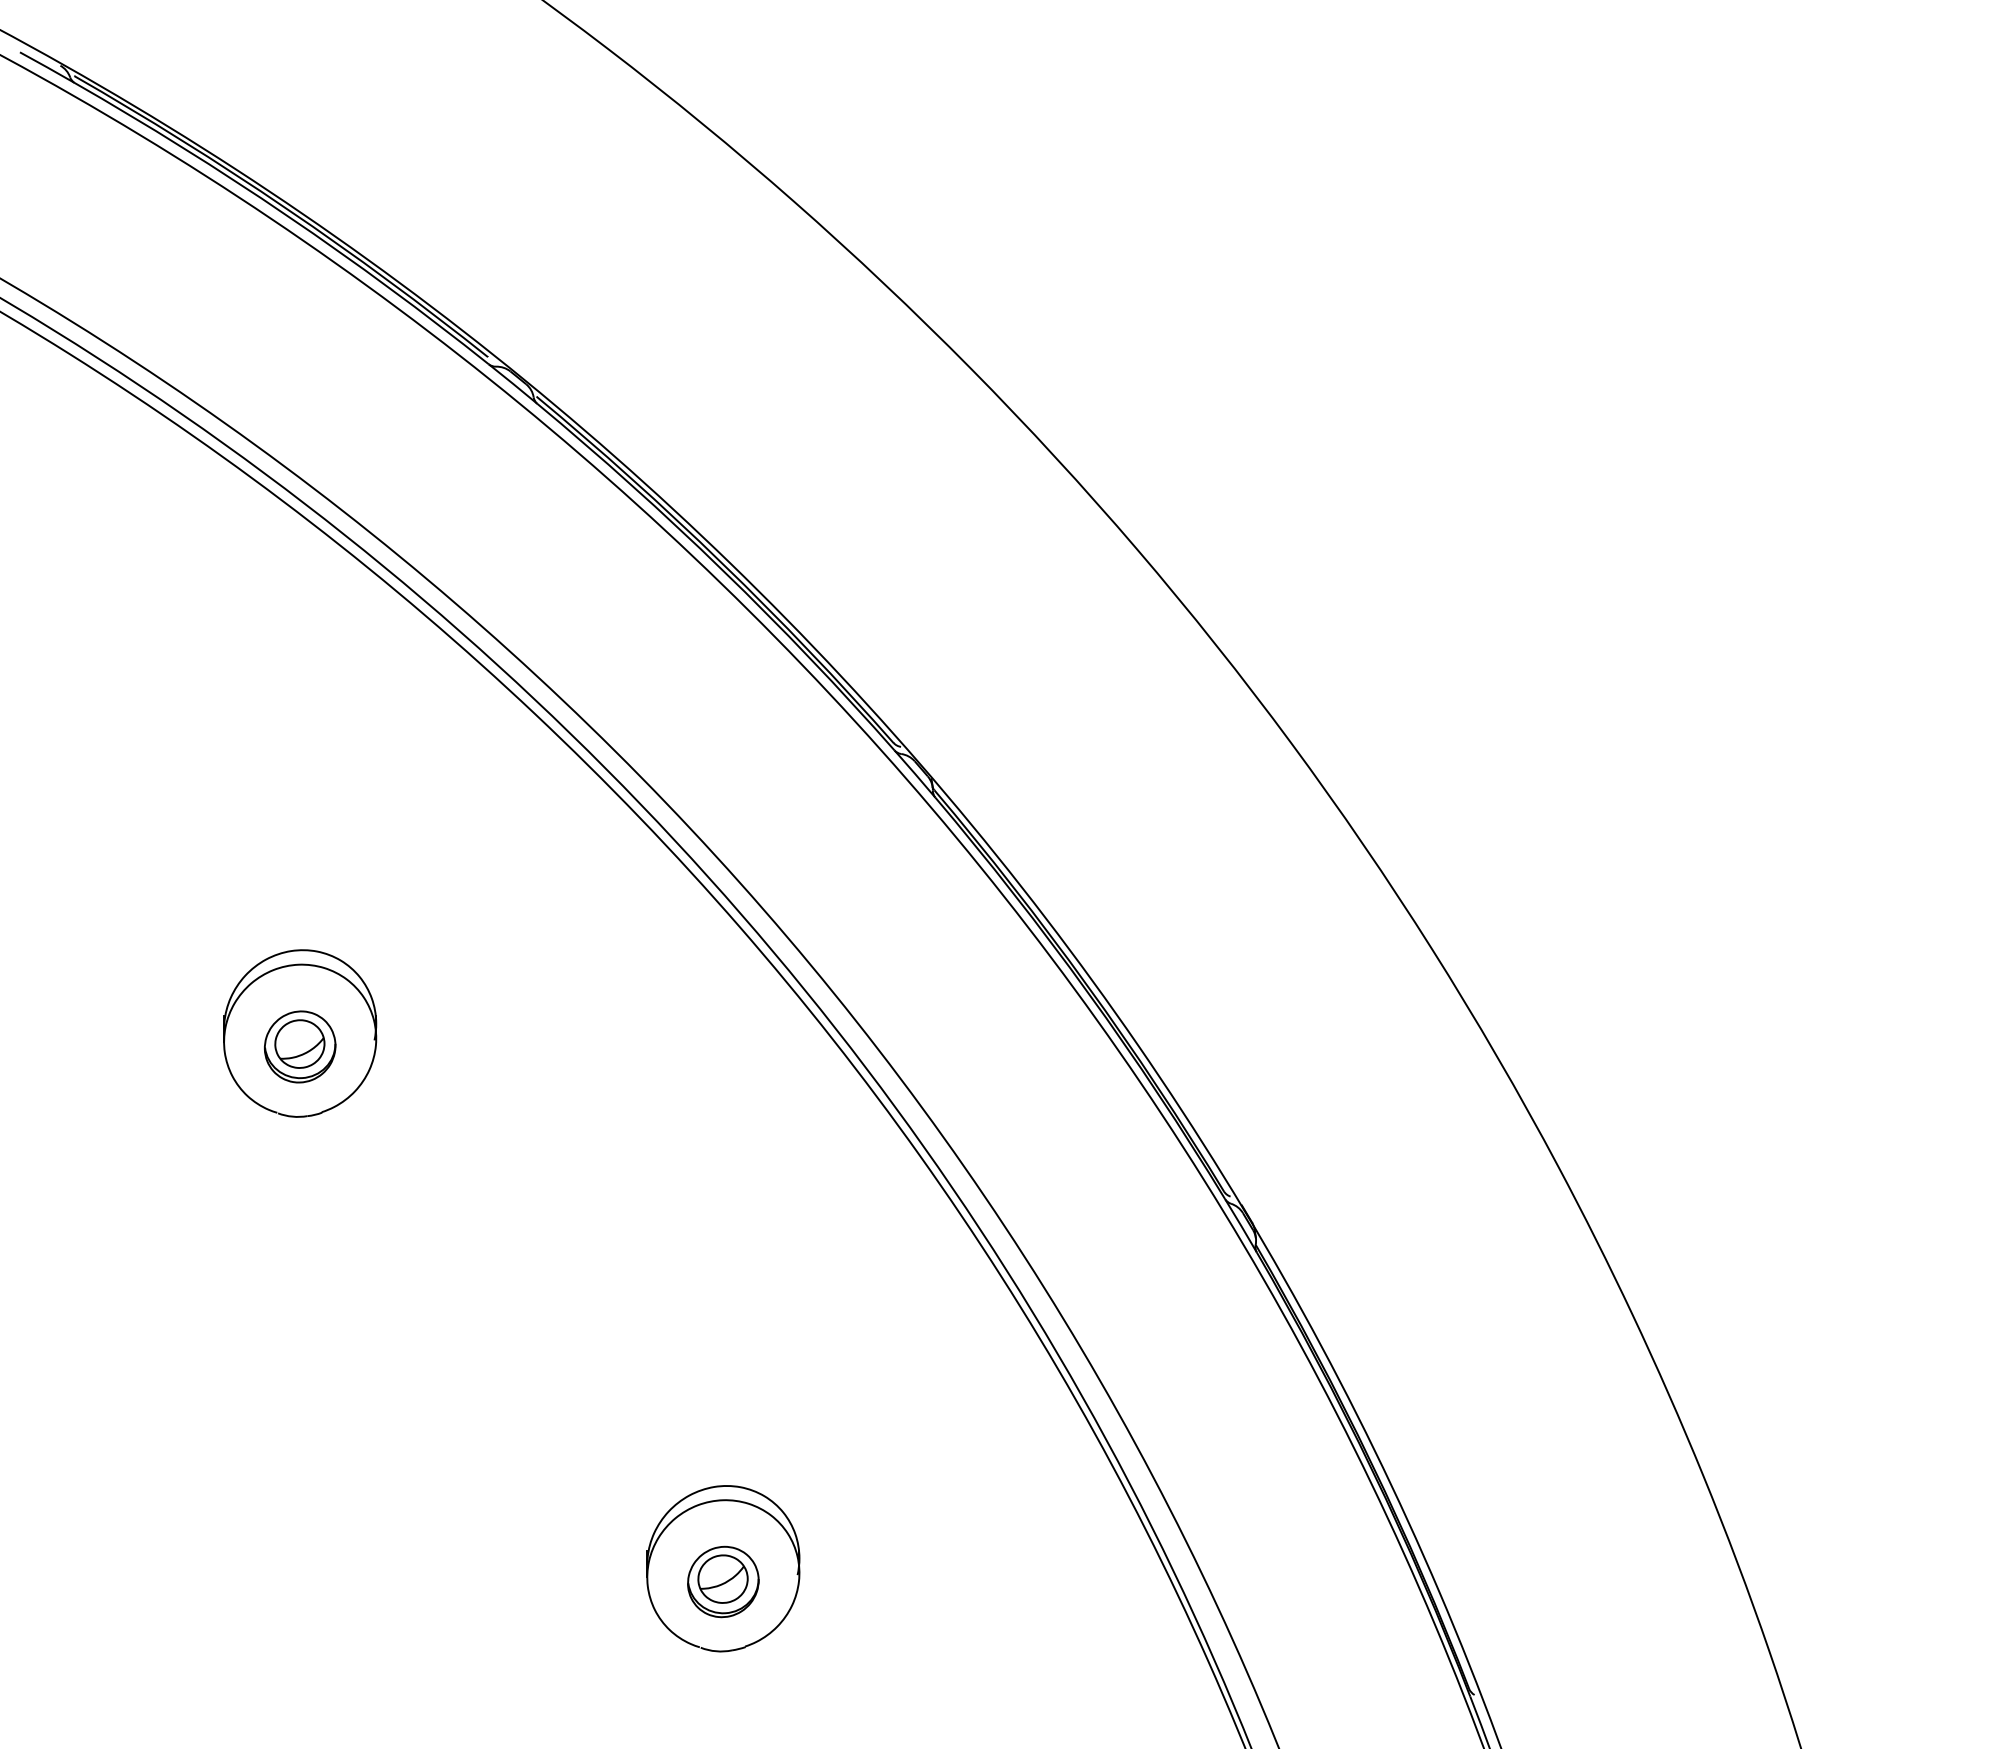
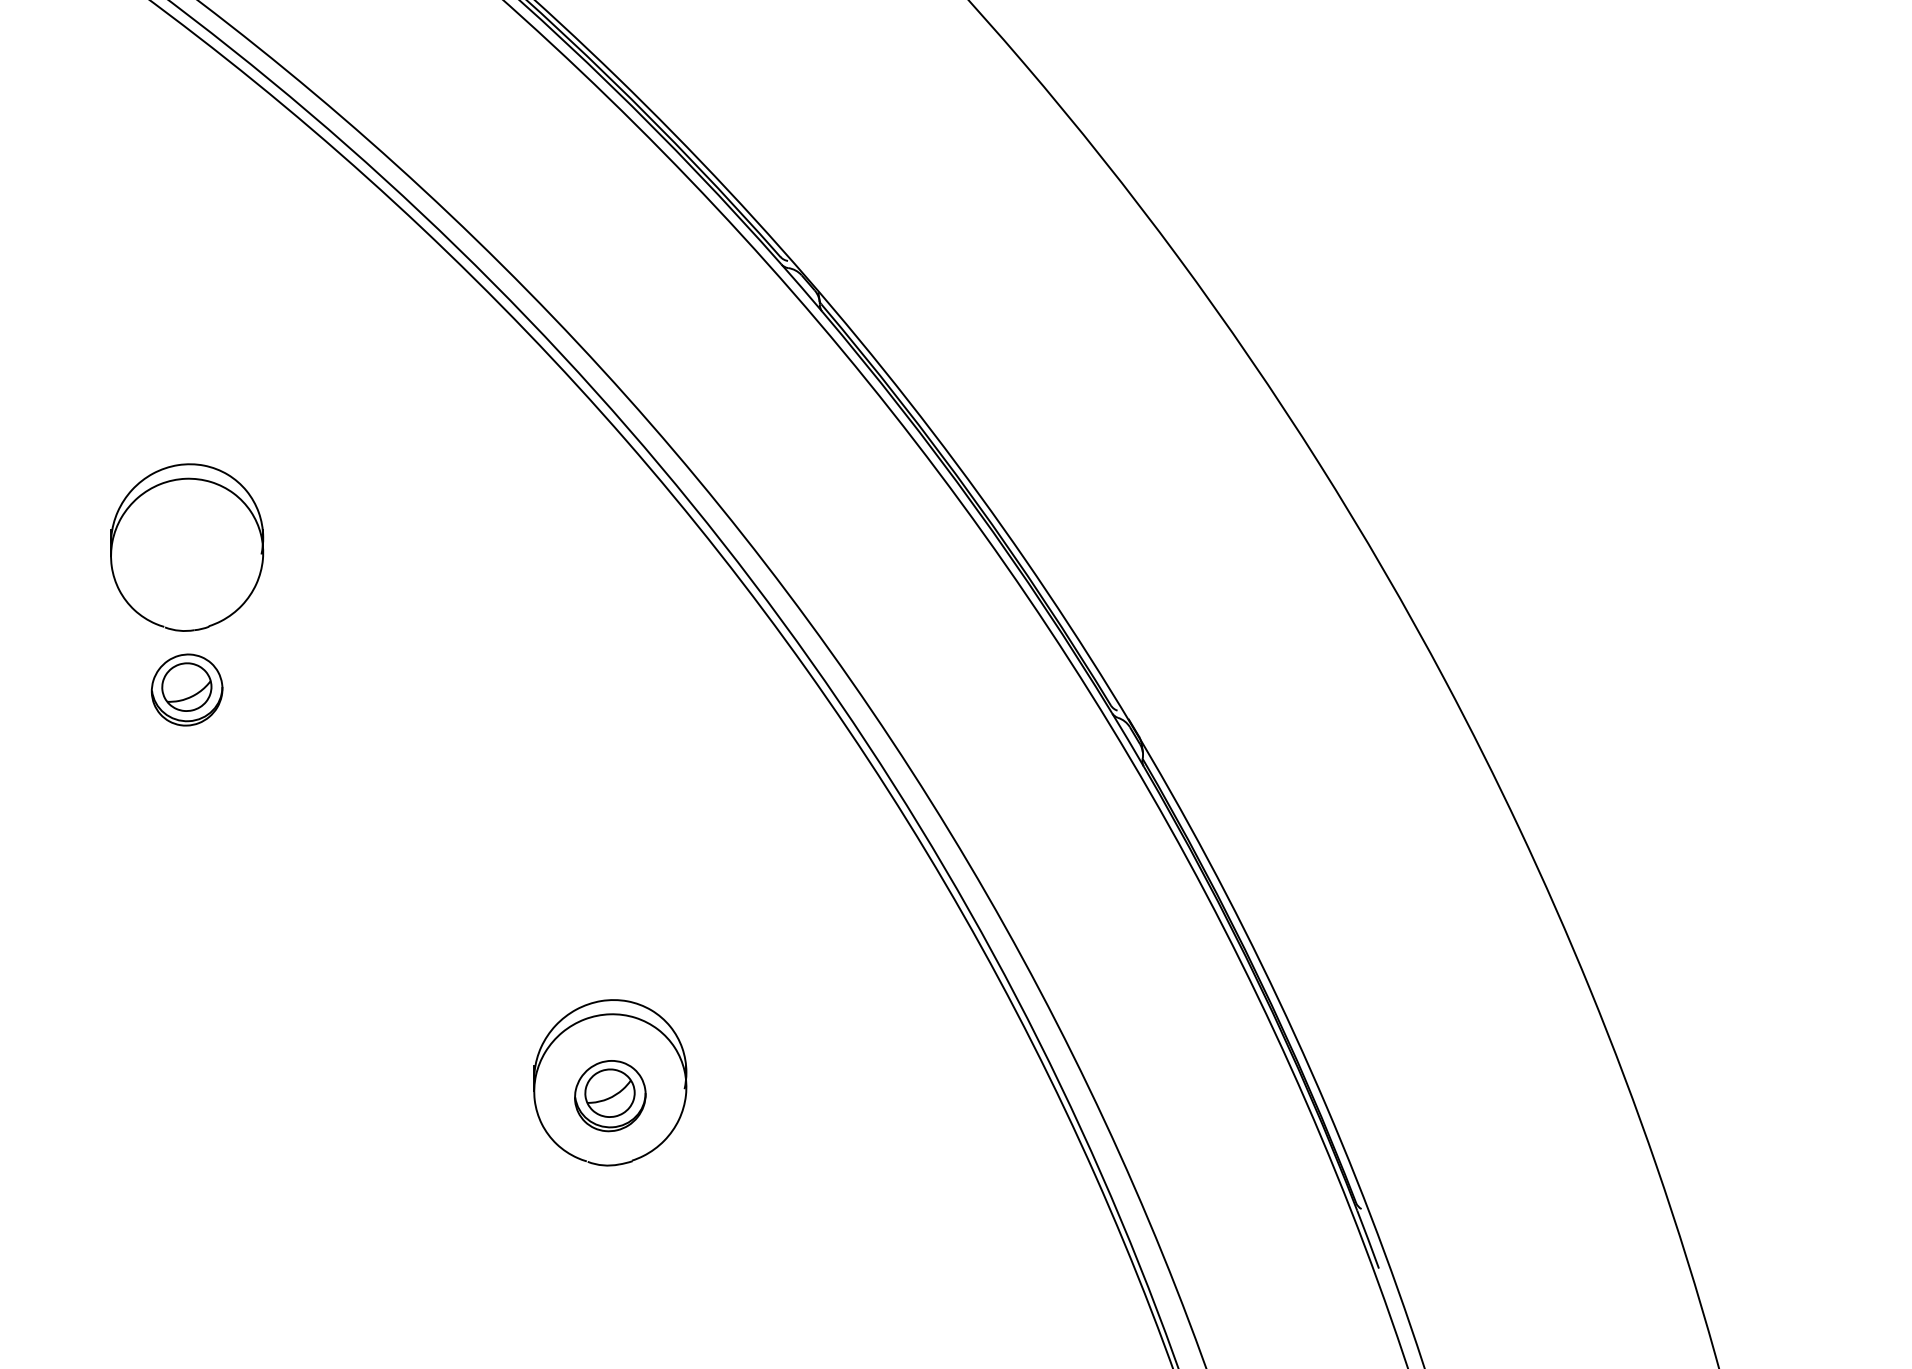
part: (300, 1046) -> (187, 689), moved

